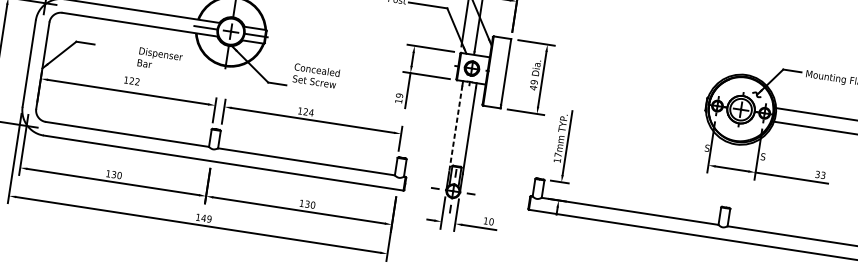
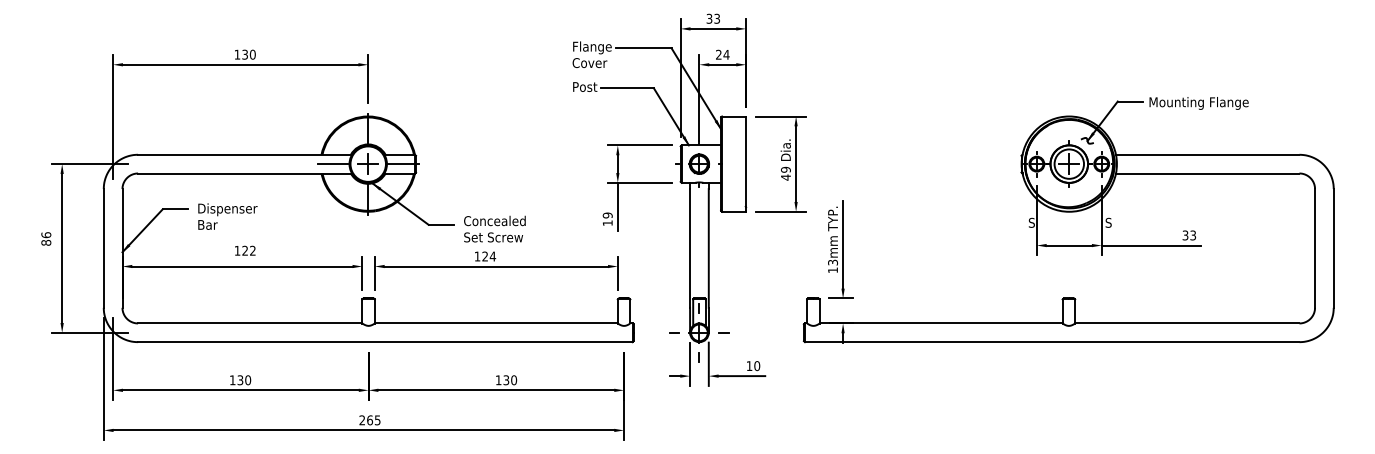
text: (159, 59) -> (227, 216), moved
text: (316, 75) -> (494, 228), moved
line: (456, 128) -> (690, 248), dashed -> solid
text: (558, 155) -> (833, 262), 17mm -> 13mm
text: (203, 218) -> (369, 420), 149 -> 265

